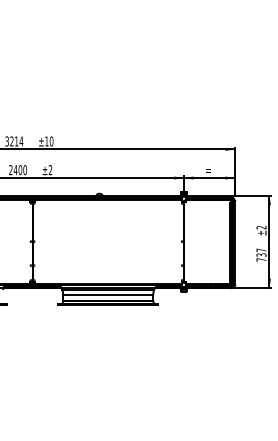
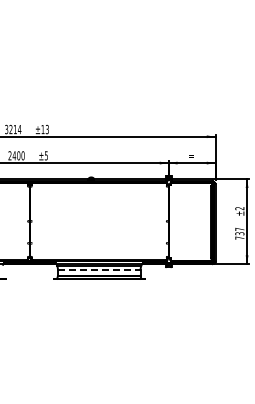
text: (51, 141) -> (47, 129), ±10 -> ±13
text: (49, 169) -> (45, 155), ±2 -> ±5
line: (108, 295) -> (99, 270), solid -> dashed

